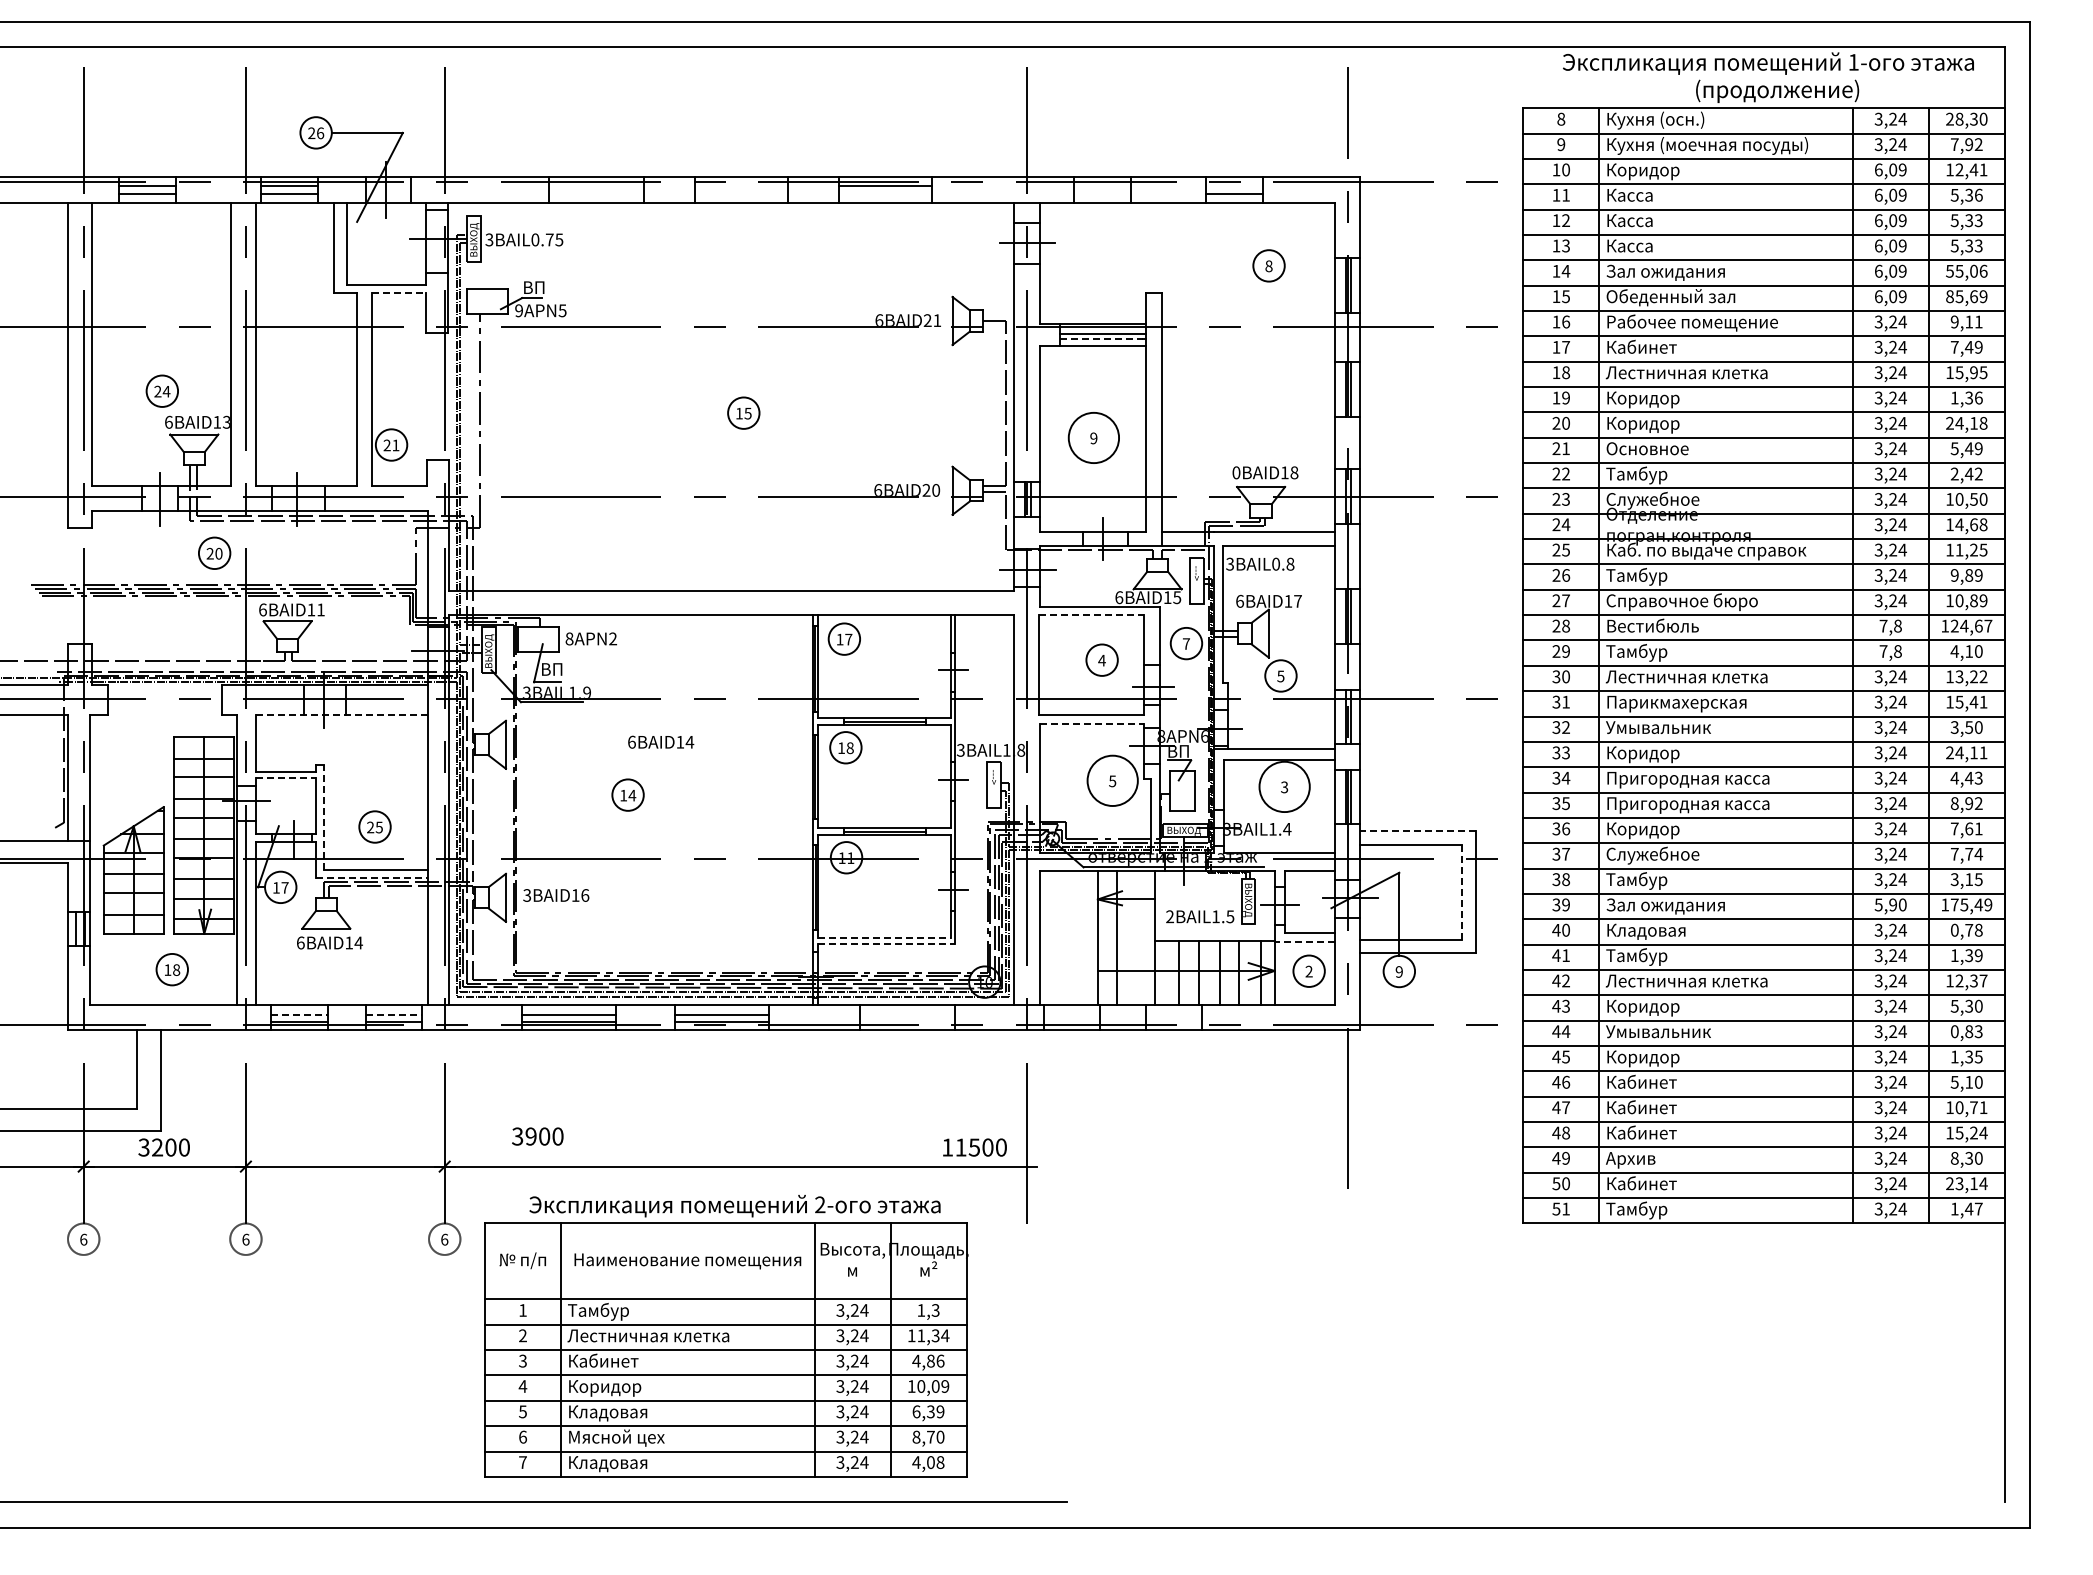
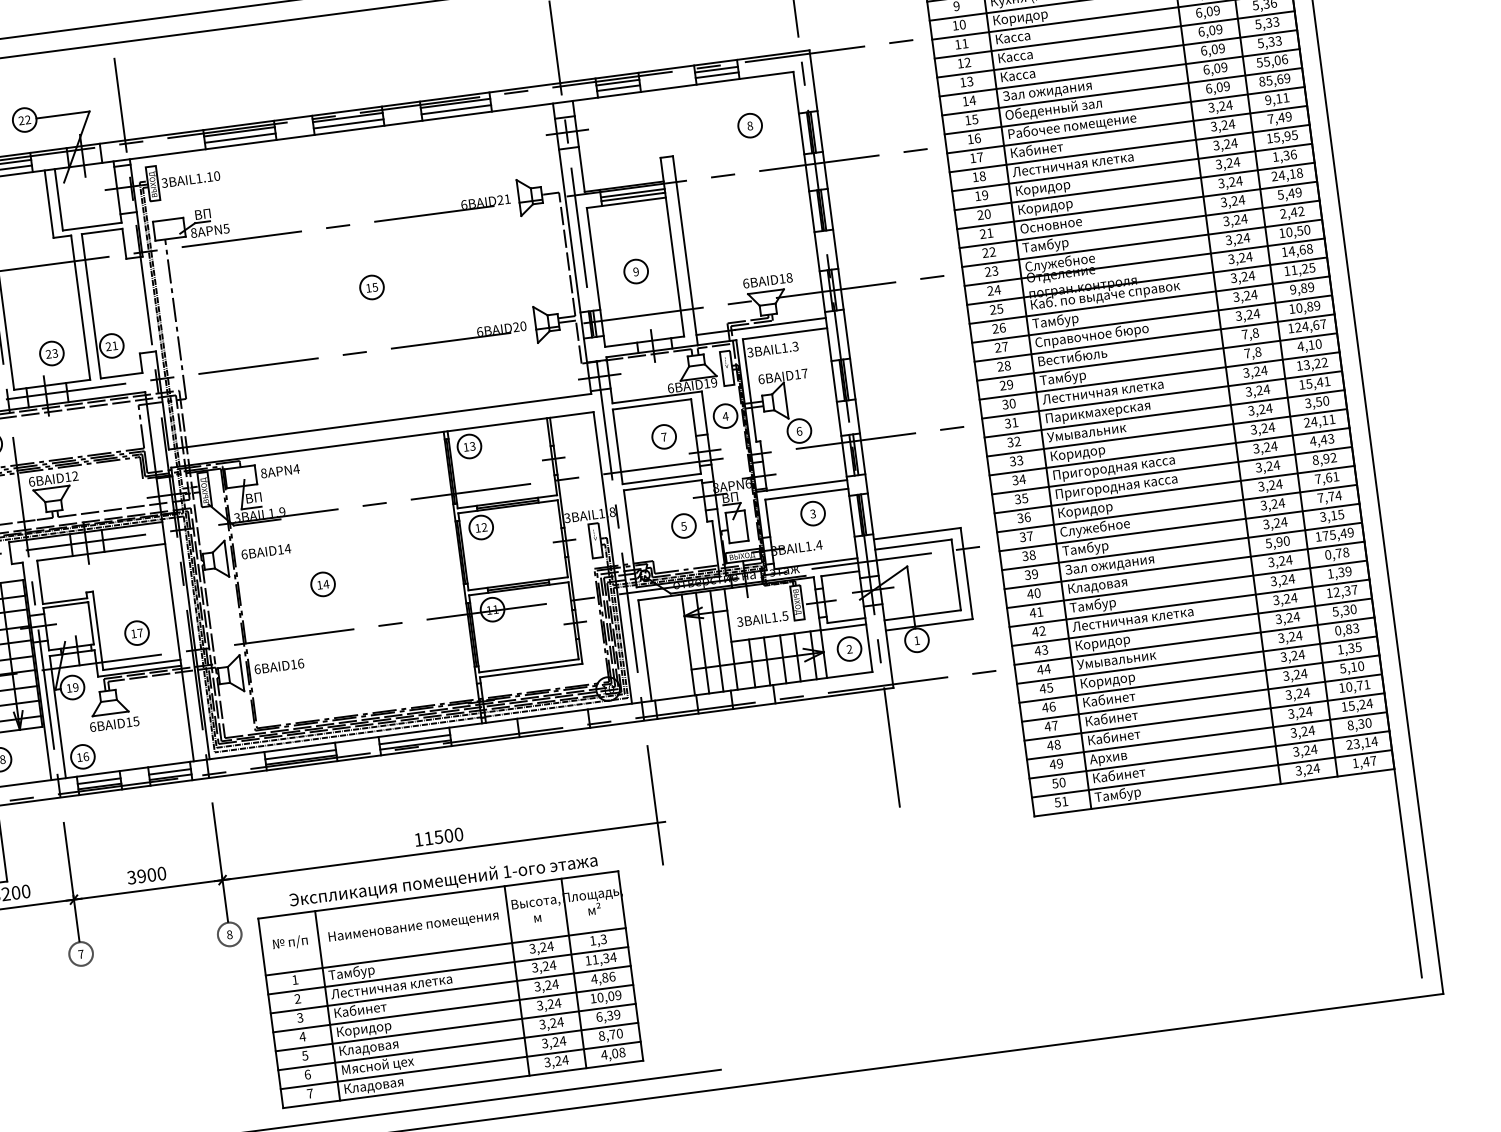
text: (320, 133) -> (28, 120), 26 -> 22
line: (596, 185) -> (239, 131), added
line: (741, 185) -> (347, 117), added
line: (1102, 186) -> (617, 82), added
line: (1234, 186) -> (716, 69), added
line: (1102, 193) -> (618, 87), added
line: (596, 194) -> (240, 138), added
line: (741, 194) -> (348, 124), added
line: (885, 194) -> (456, 110), added
text: (547, 239) -> (208, 176), 3BAIL0.75 -> 3BAIL1.10
line: (399, 292) -> (102, 231), dashed -> solid
text: (519, 310) -> (194, 232), 9APN5 -> 8APN5
line: (1102, 339) -> (632, 197), dashed -> solid
circle: (1093, 437) -> (635, 271), size x0.62
part: (311, 444) -> (51, 353), added
text: (1236, 472) -> (746, 283), 0BAID18 -> 6BAID18
text: (1283, 563) -> (790, 346), 3BAIL0.8 -> 3BAIL1.3
text: (1177, 597) -> (714, 382), 6BAID15 -> 6BAID19
text: (320, 609) -> (74, 475), 6BAID11 -> 6BAID12
line: (1092, 615) -> (652, 404), dashed -> solid
text: (612, 638) -> (296, 468), 8APN2 -> 8APN4
text: (848, 639) -> (472, 446), 17 -> 13
text: (1186, 643) -> (725, 416), 7 -> 4
text: (1101, 660) -> (663, 437), 4 -> 7
text: (1280, 676) -> (799, 431), 5 -> 6
line: (341, 714) -> (100, 552), dashed -> solid
line: (1092, 723) -> (663, 485), dashed -> solid
text: (661, 741) -> (266, 551), moved
text: (849, 748) -> (484, 527), 18 -> 12
line: (285, 777) -> (65, 604), dashed -> solid
circle: (1112, 780) -> (683, 525), size x0.62
circle: (1284, 786) -> (812, 513), size x0.62
line: (324, 816) -> (98, 630), dashed -> solid
text: (374, 827) -> (136, 633), 25 -> 17
line: (1417, 831) -> (916, 533), dashed -> solid
line: (371, 877) -> (139, 671), dashed -> solid
text: (284, 887) -> (75, 687), 17 -> 19
line: (1462, 891) -> (956, 574), dashed -> solid
text: (527, 895) -> (257, 669), 3BAID16 -> 6BAID16
text: (1169, 917) -> (739, 622), 2BAIL1.5 -> 3BAIL1.5
line: (885, 937) -> (529, 665), dashed -> solid
line: (1135, 937) -> (716, 640), added
line: (1304, 941) -> (843, 627), dashed -> solid
text: (358, 942) -> (136, 721), 6BAID14 -> 6BAID15
line: (886, 944) -> (530, 670), dashed -> solid
text: (1398, 971) -> (916, 640), 9 -> 1
part: (281, 979) -> (82, 756), added
line: (299, 1015) -> (99, 781), dashed -> solid
line: (394, 1015) -> (170, 772), dashed -> solid
text: (537, 1136) -> (146, 875), moved
text: (974, 1147) -> (438, 837), moved
text: (820, 1204) -> (507, 871), 2- -> 1-
text: (245, 1239) -> (80, 954), 6 -> 7
text: (444, 1239) -> (229, 934), 6 -> 8

